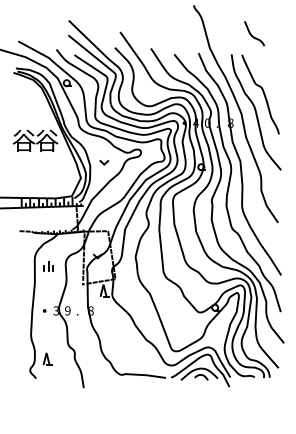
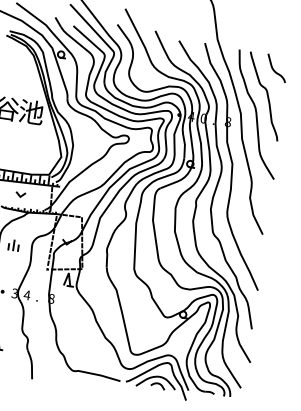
curve: (252, 35) -> (274, 69), moved
text: (46, 140) -> (30, 112), 谷 -> 池
line: (103, 162) -> (19, 194), moved
text: (67, 310) -> (26, 294), 9 -> 4

